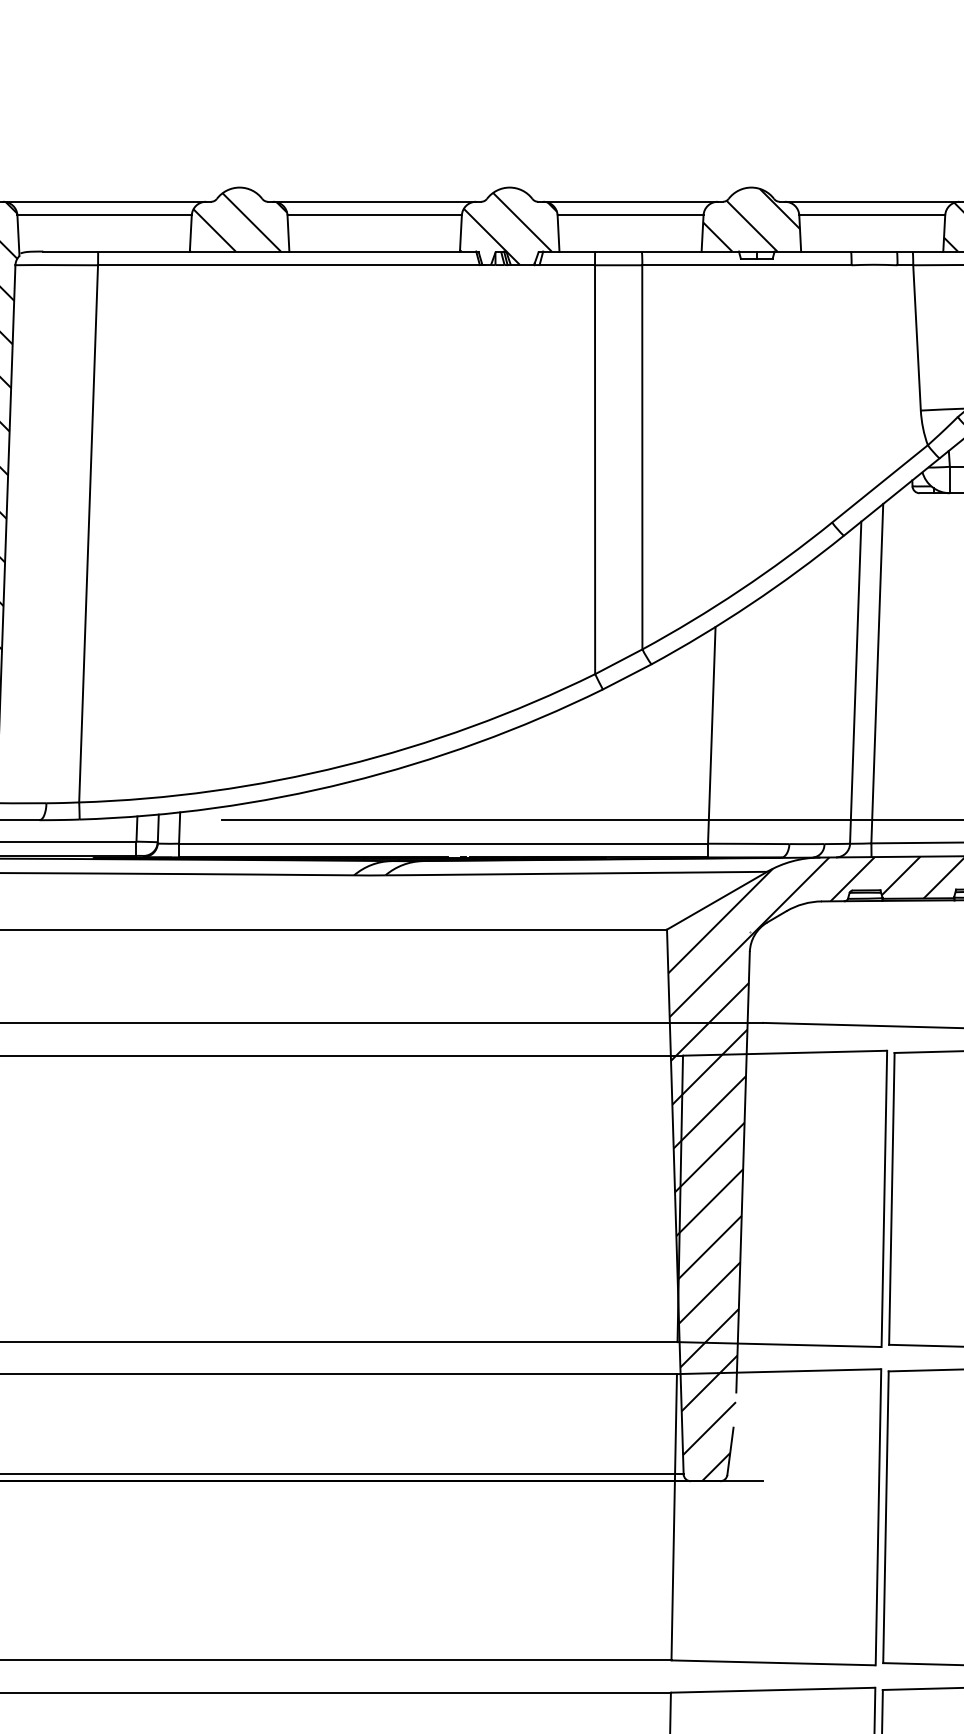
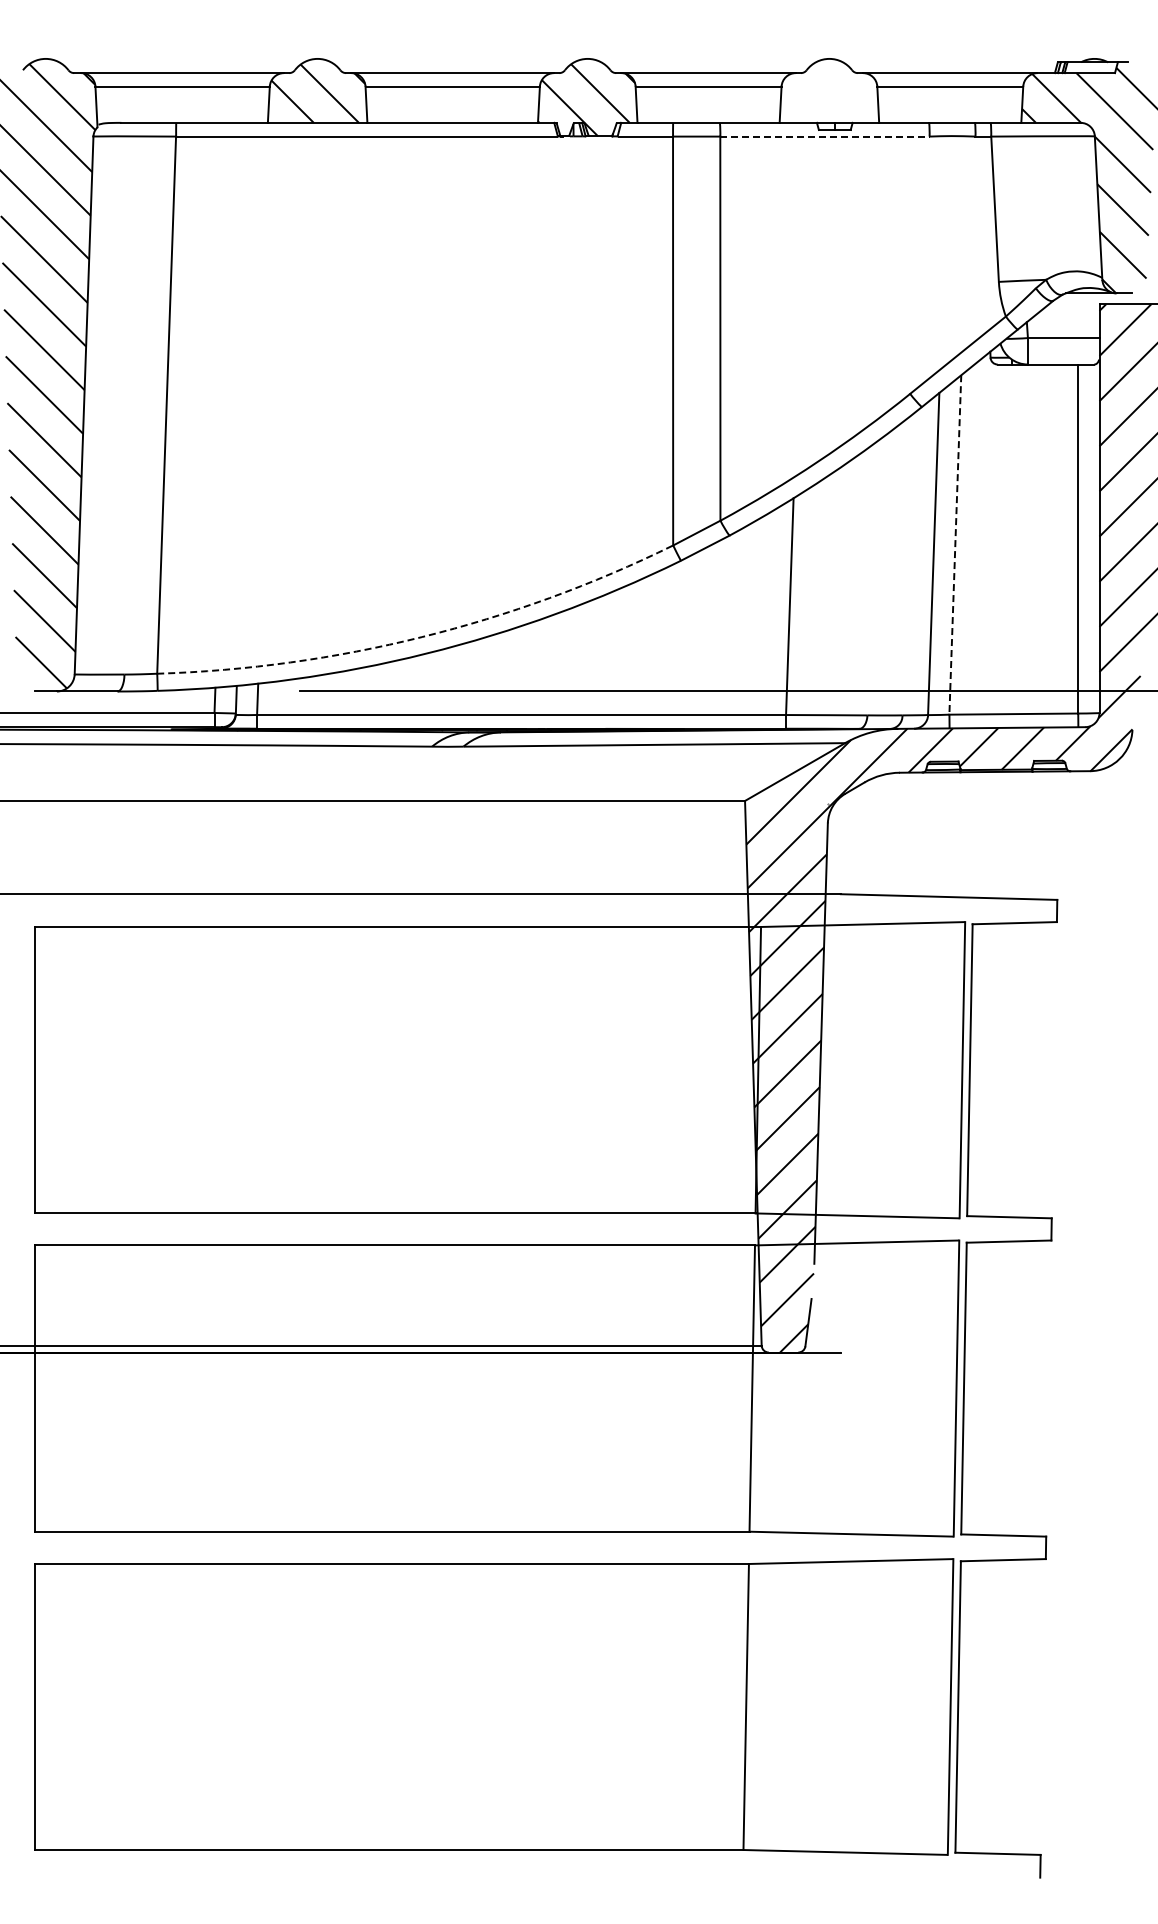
hatch: (751, 220) -> (829, 91), removed
line: (746, 265) -> (824, 136), solid -> dashed
line: (877, 673) -> (955, 544), solid -> dashed
arc: (344, 766) -> (422, 637), solid -> dashed

